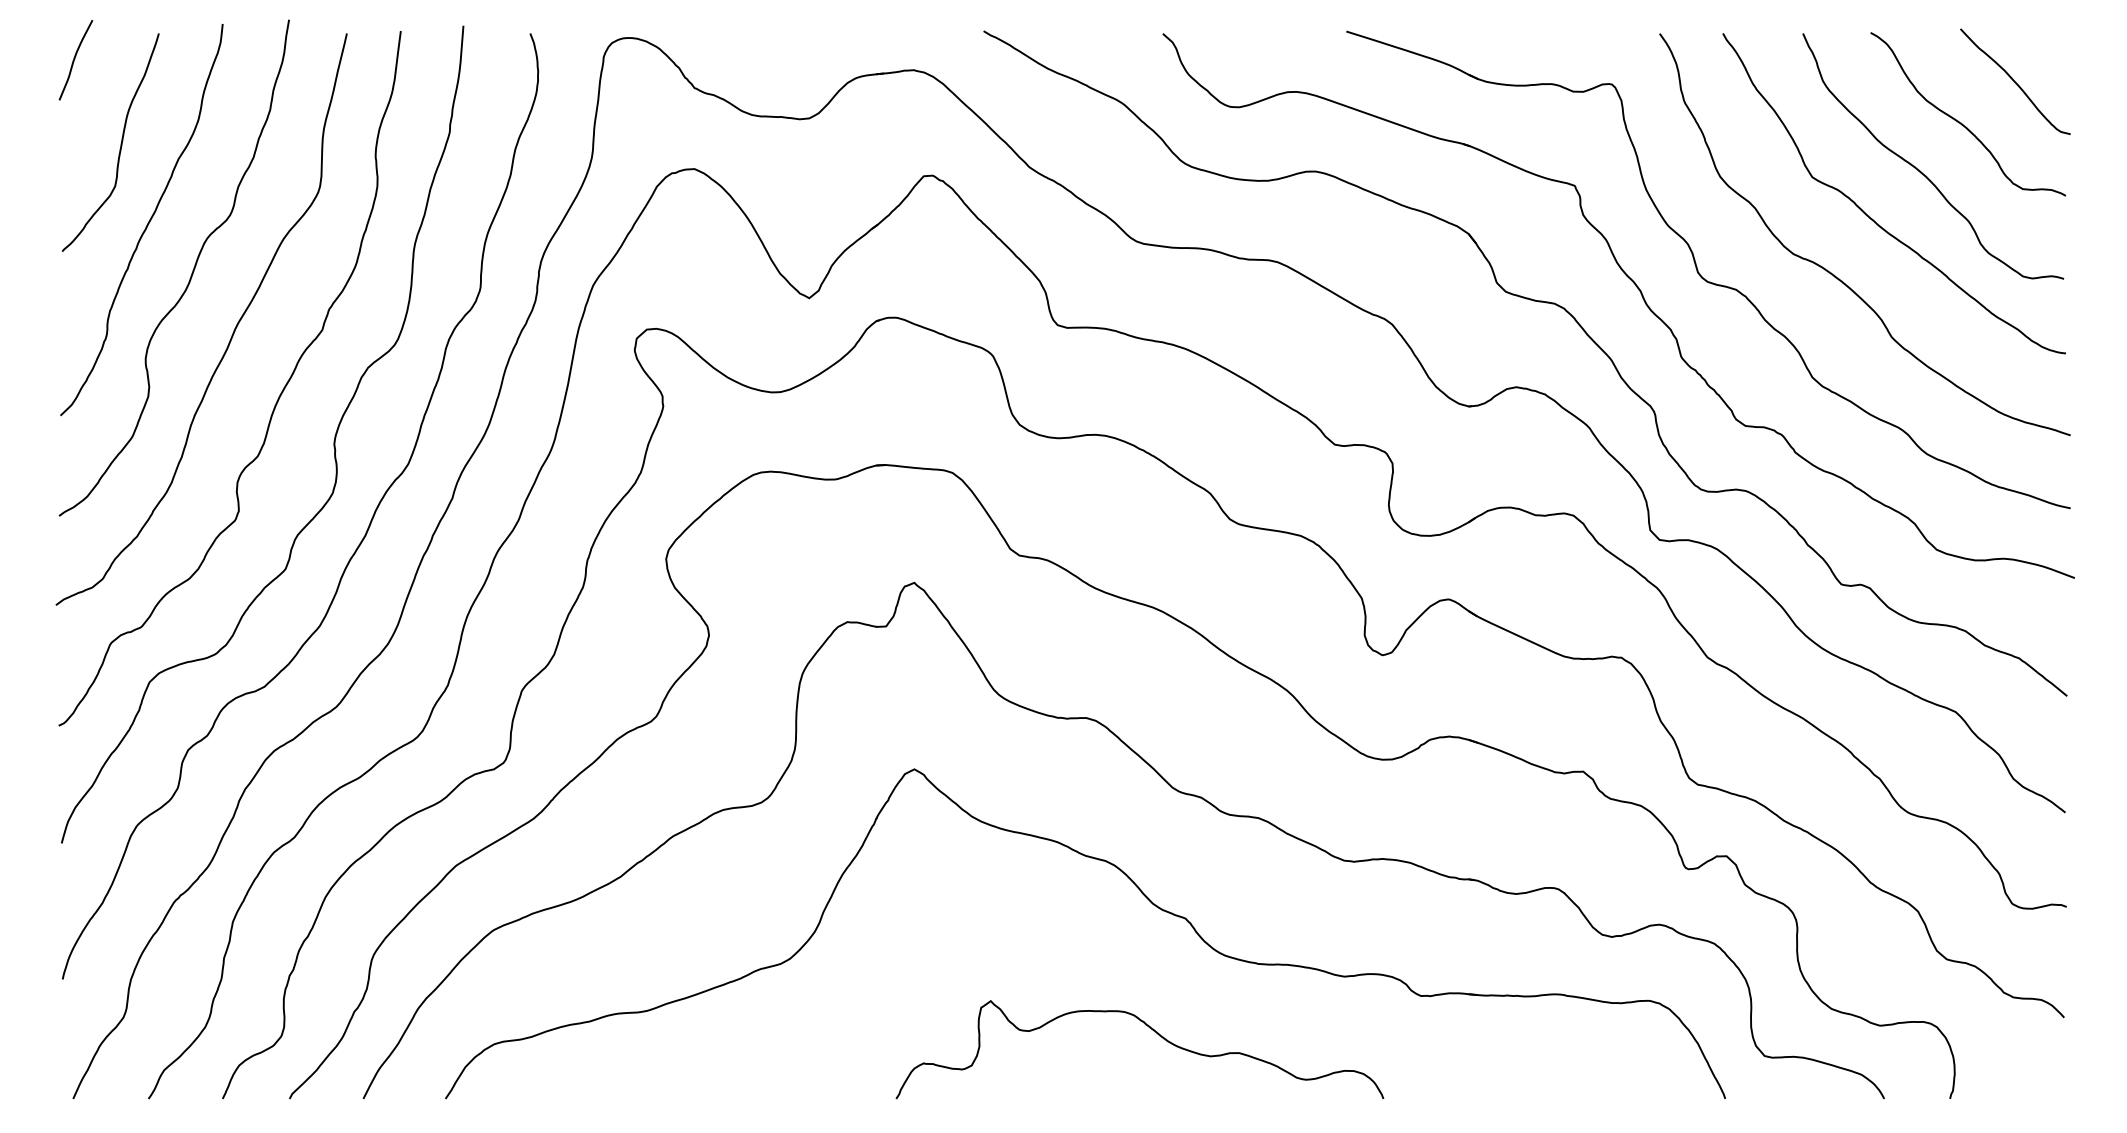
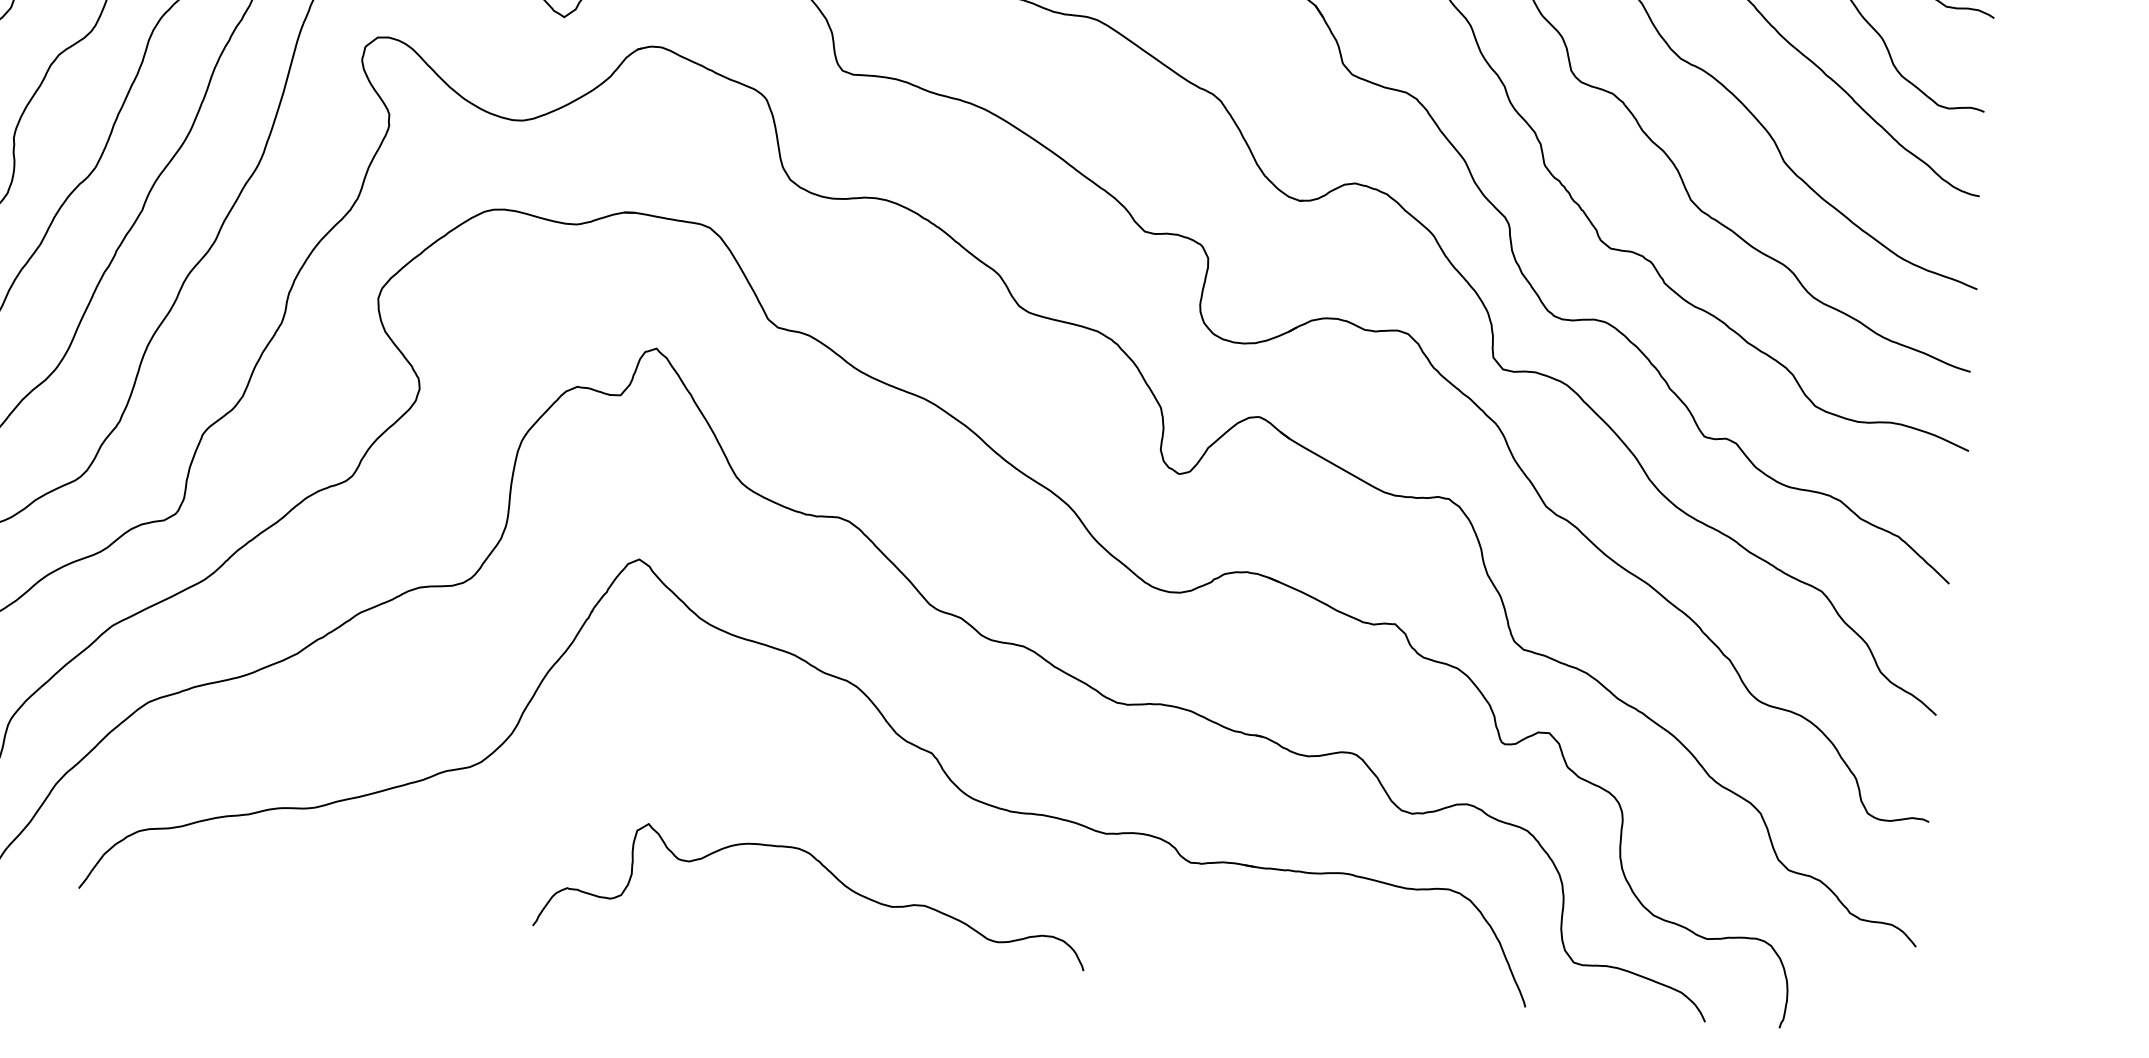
curve: (1153, 1031) -> (829, 873), moved

